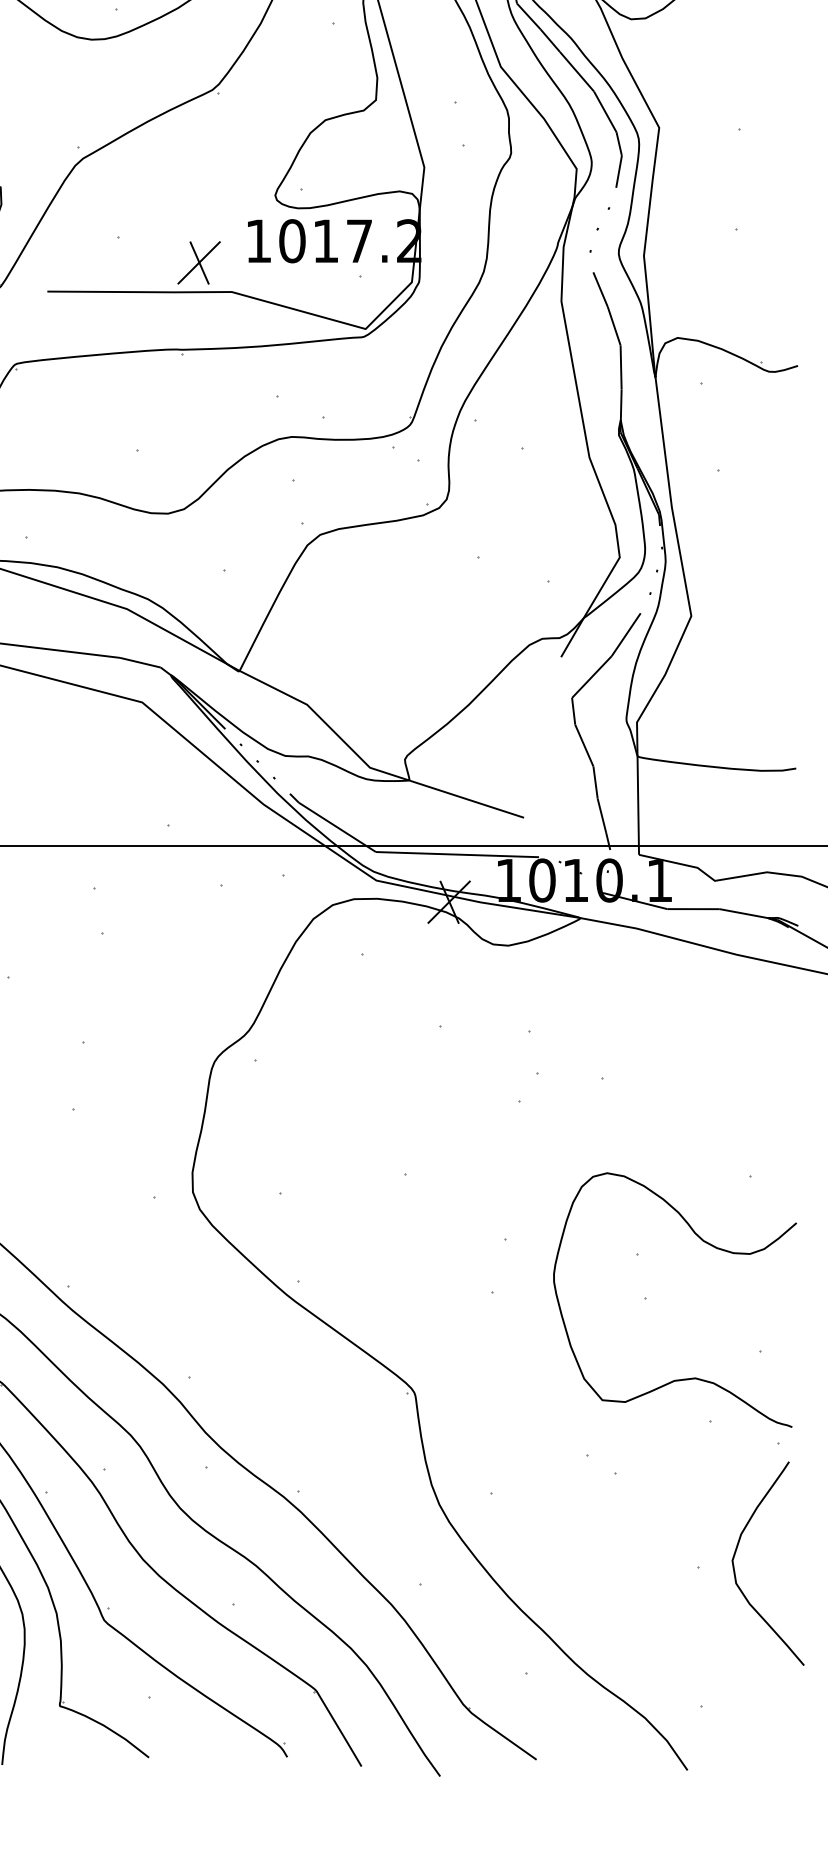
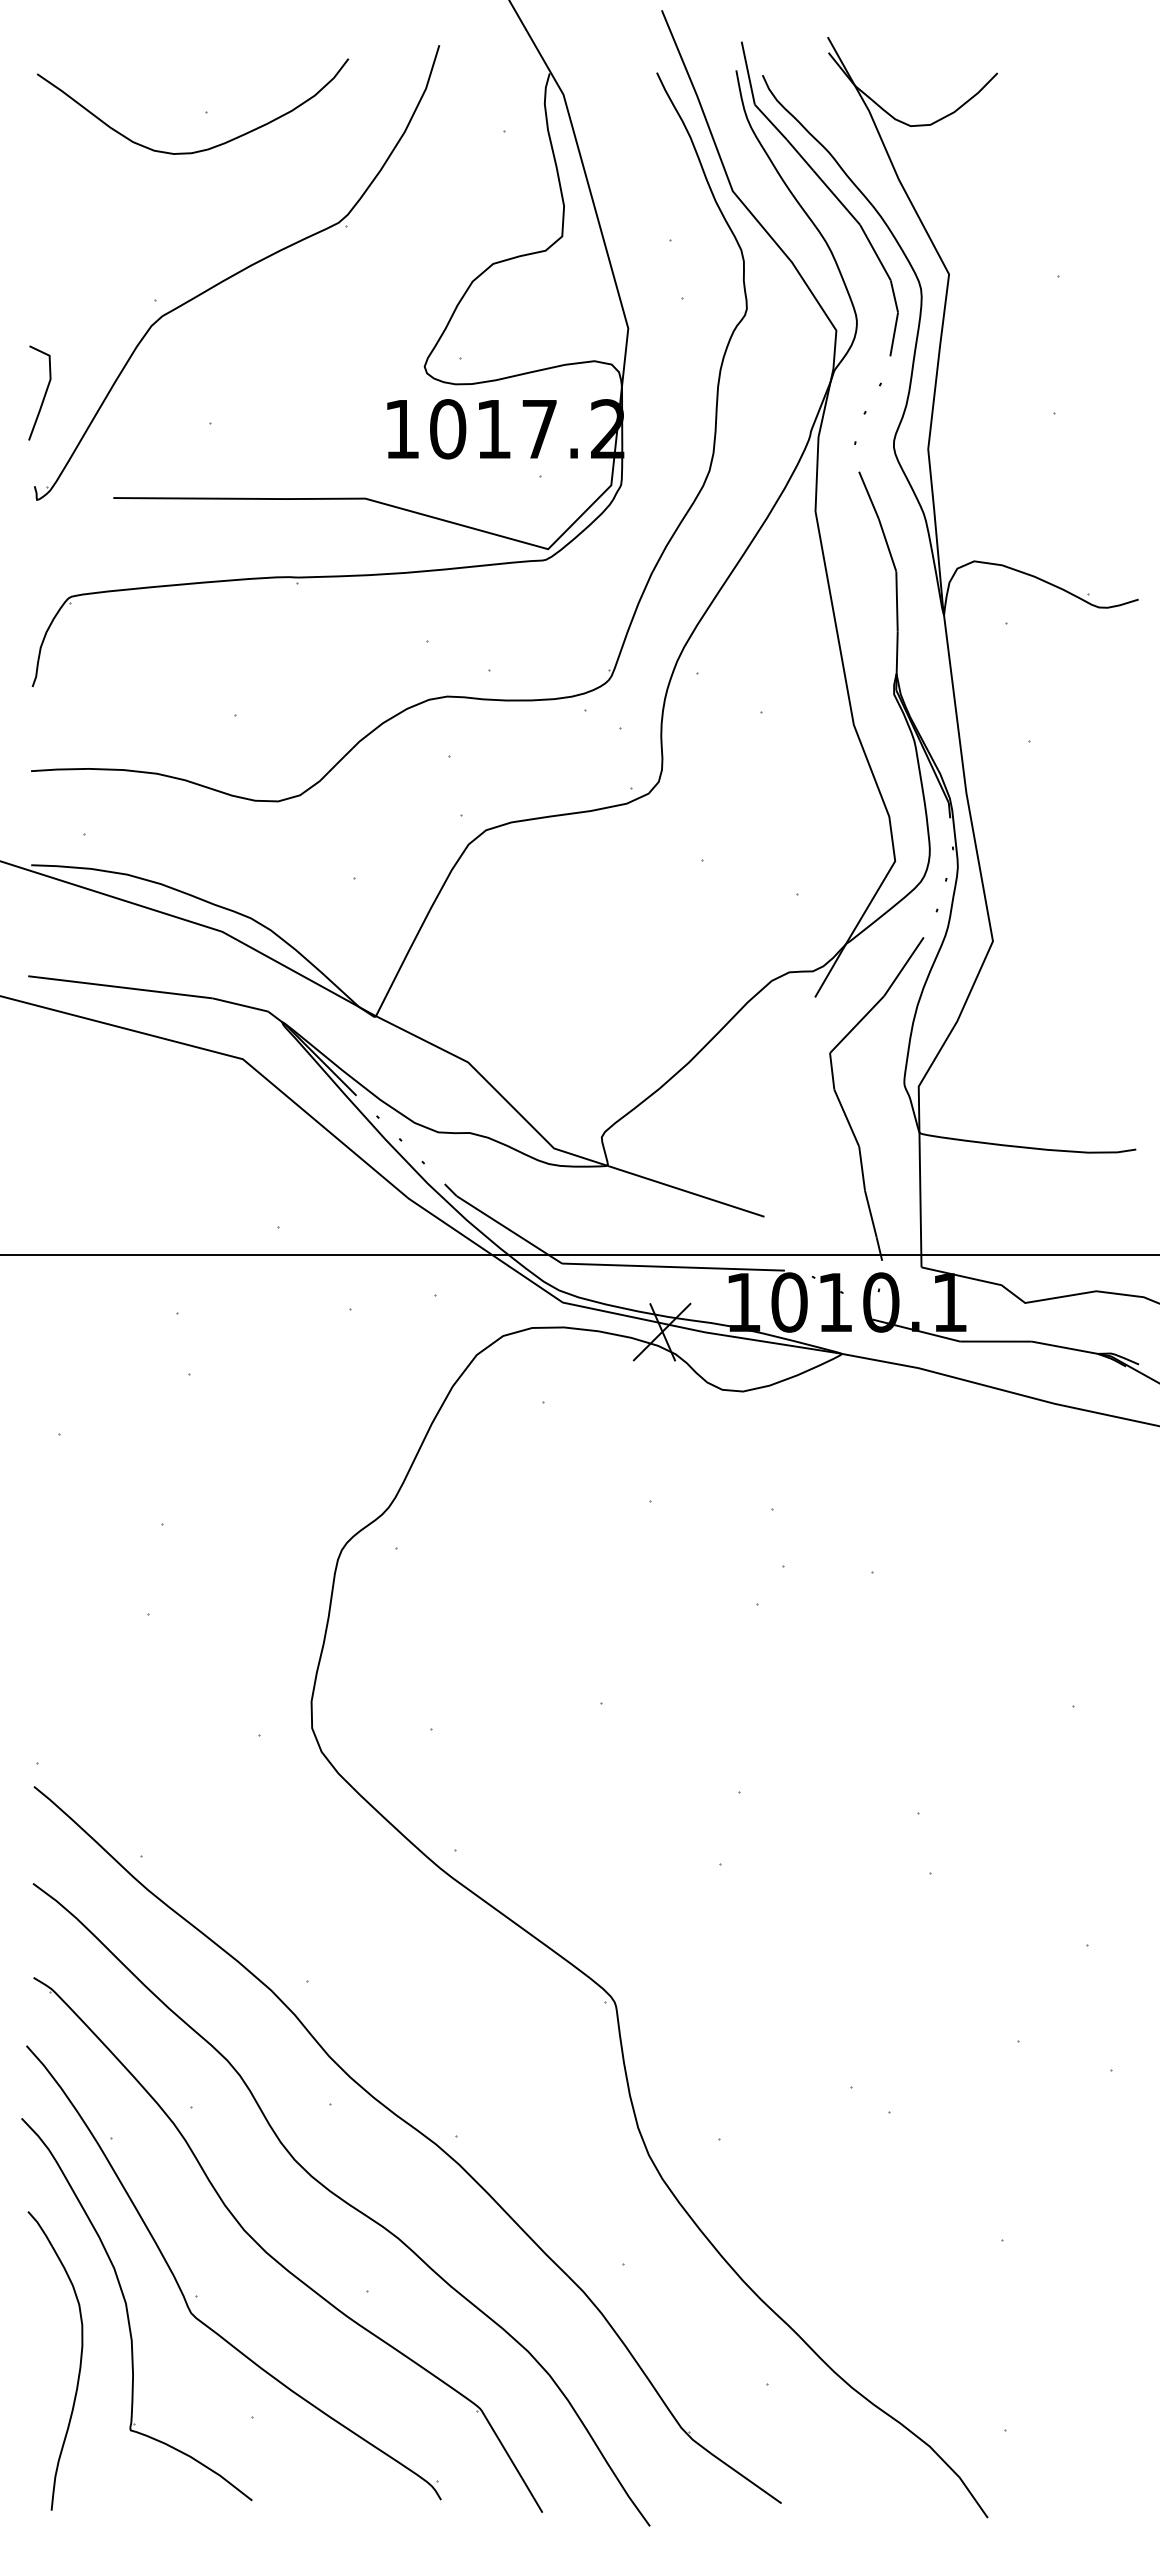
part: (199, 262) -> (320, 458), removed
curve: (704, 1242) -> (1010, 1796), removed
curve: (736, 1551) -> (1054, 2219), removed

